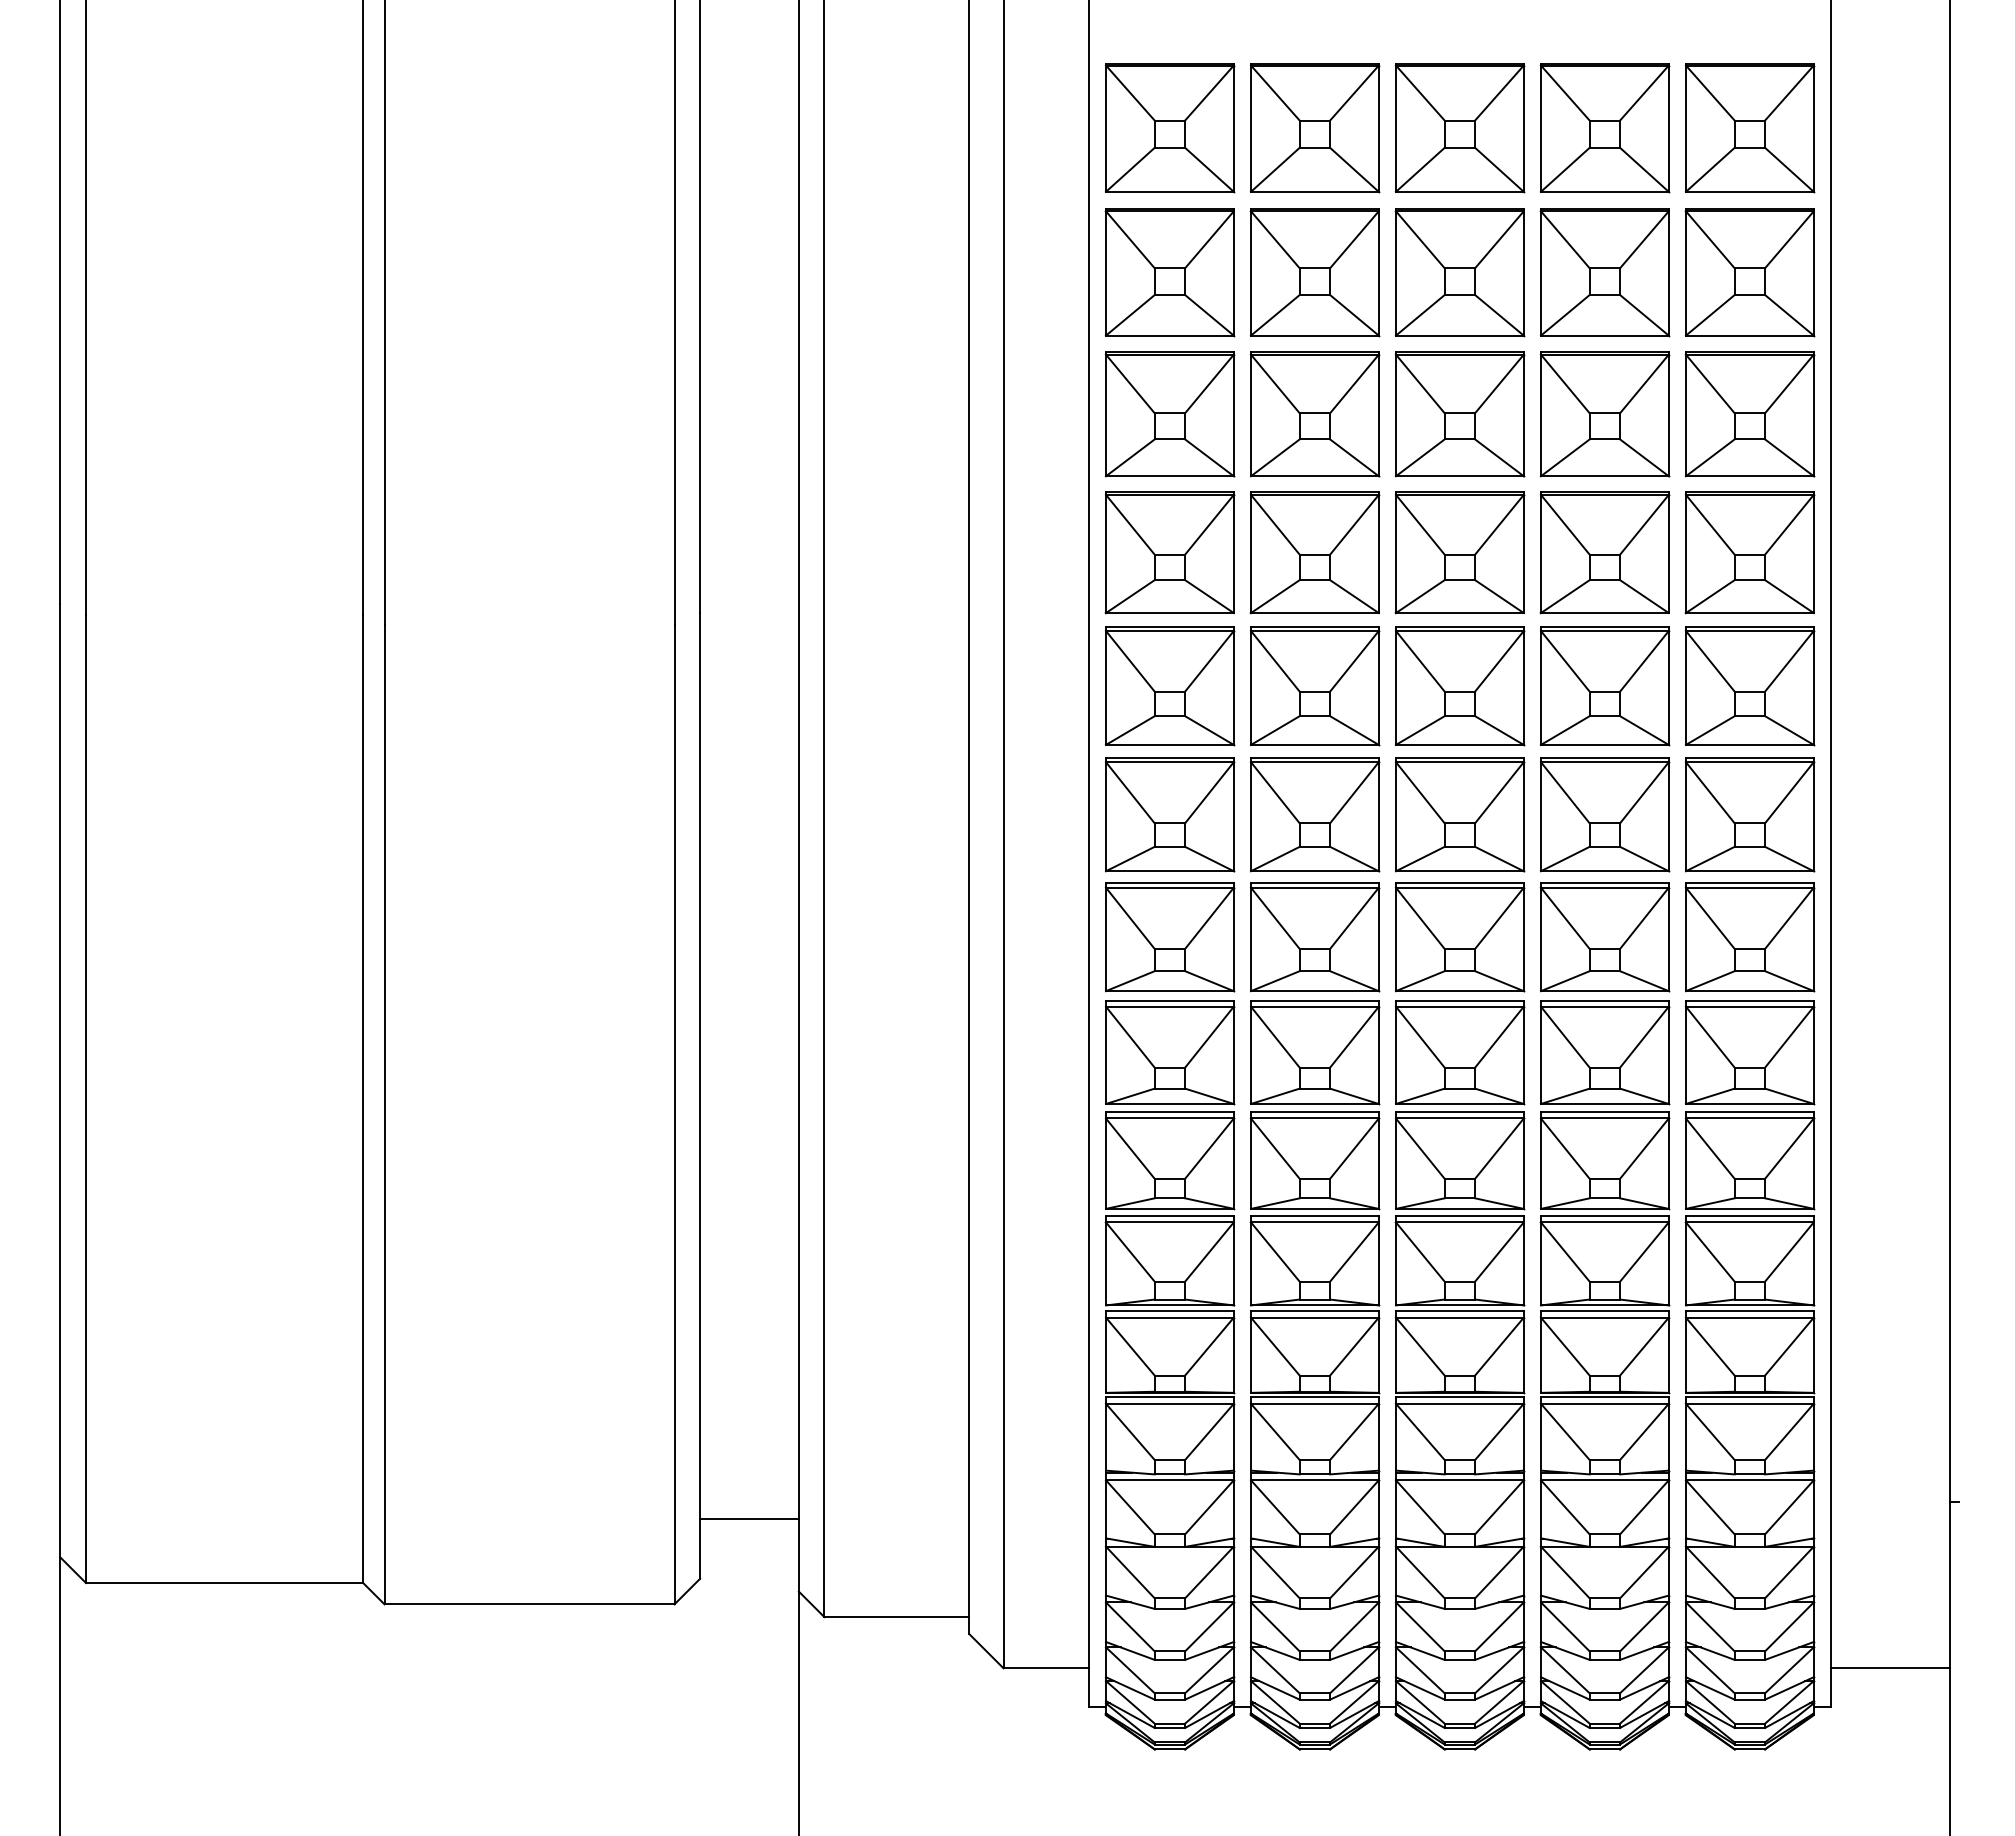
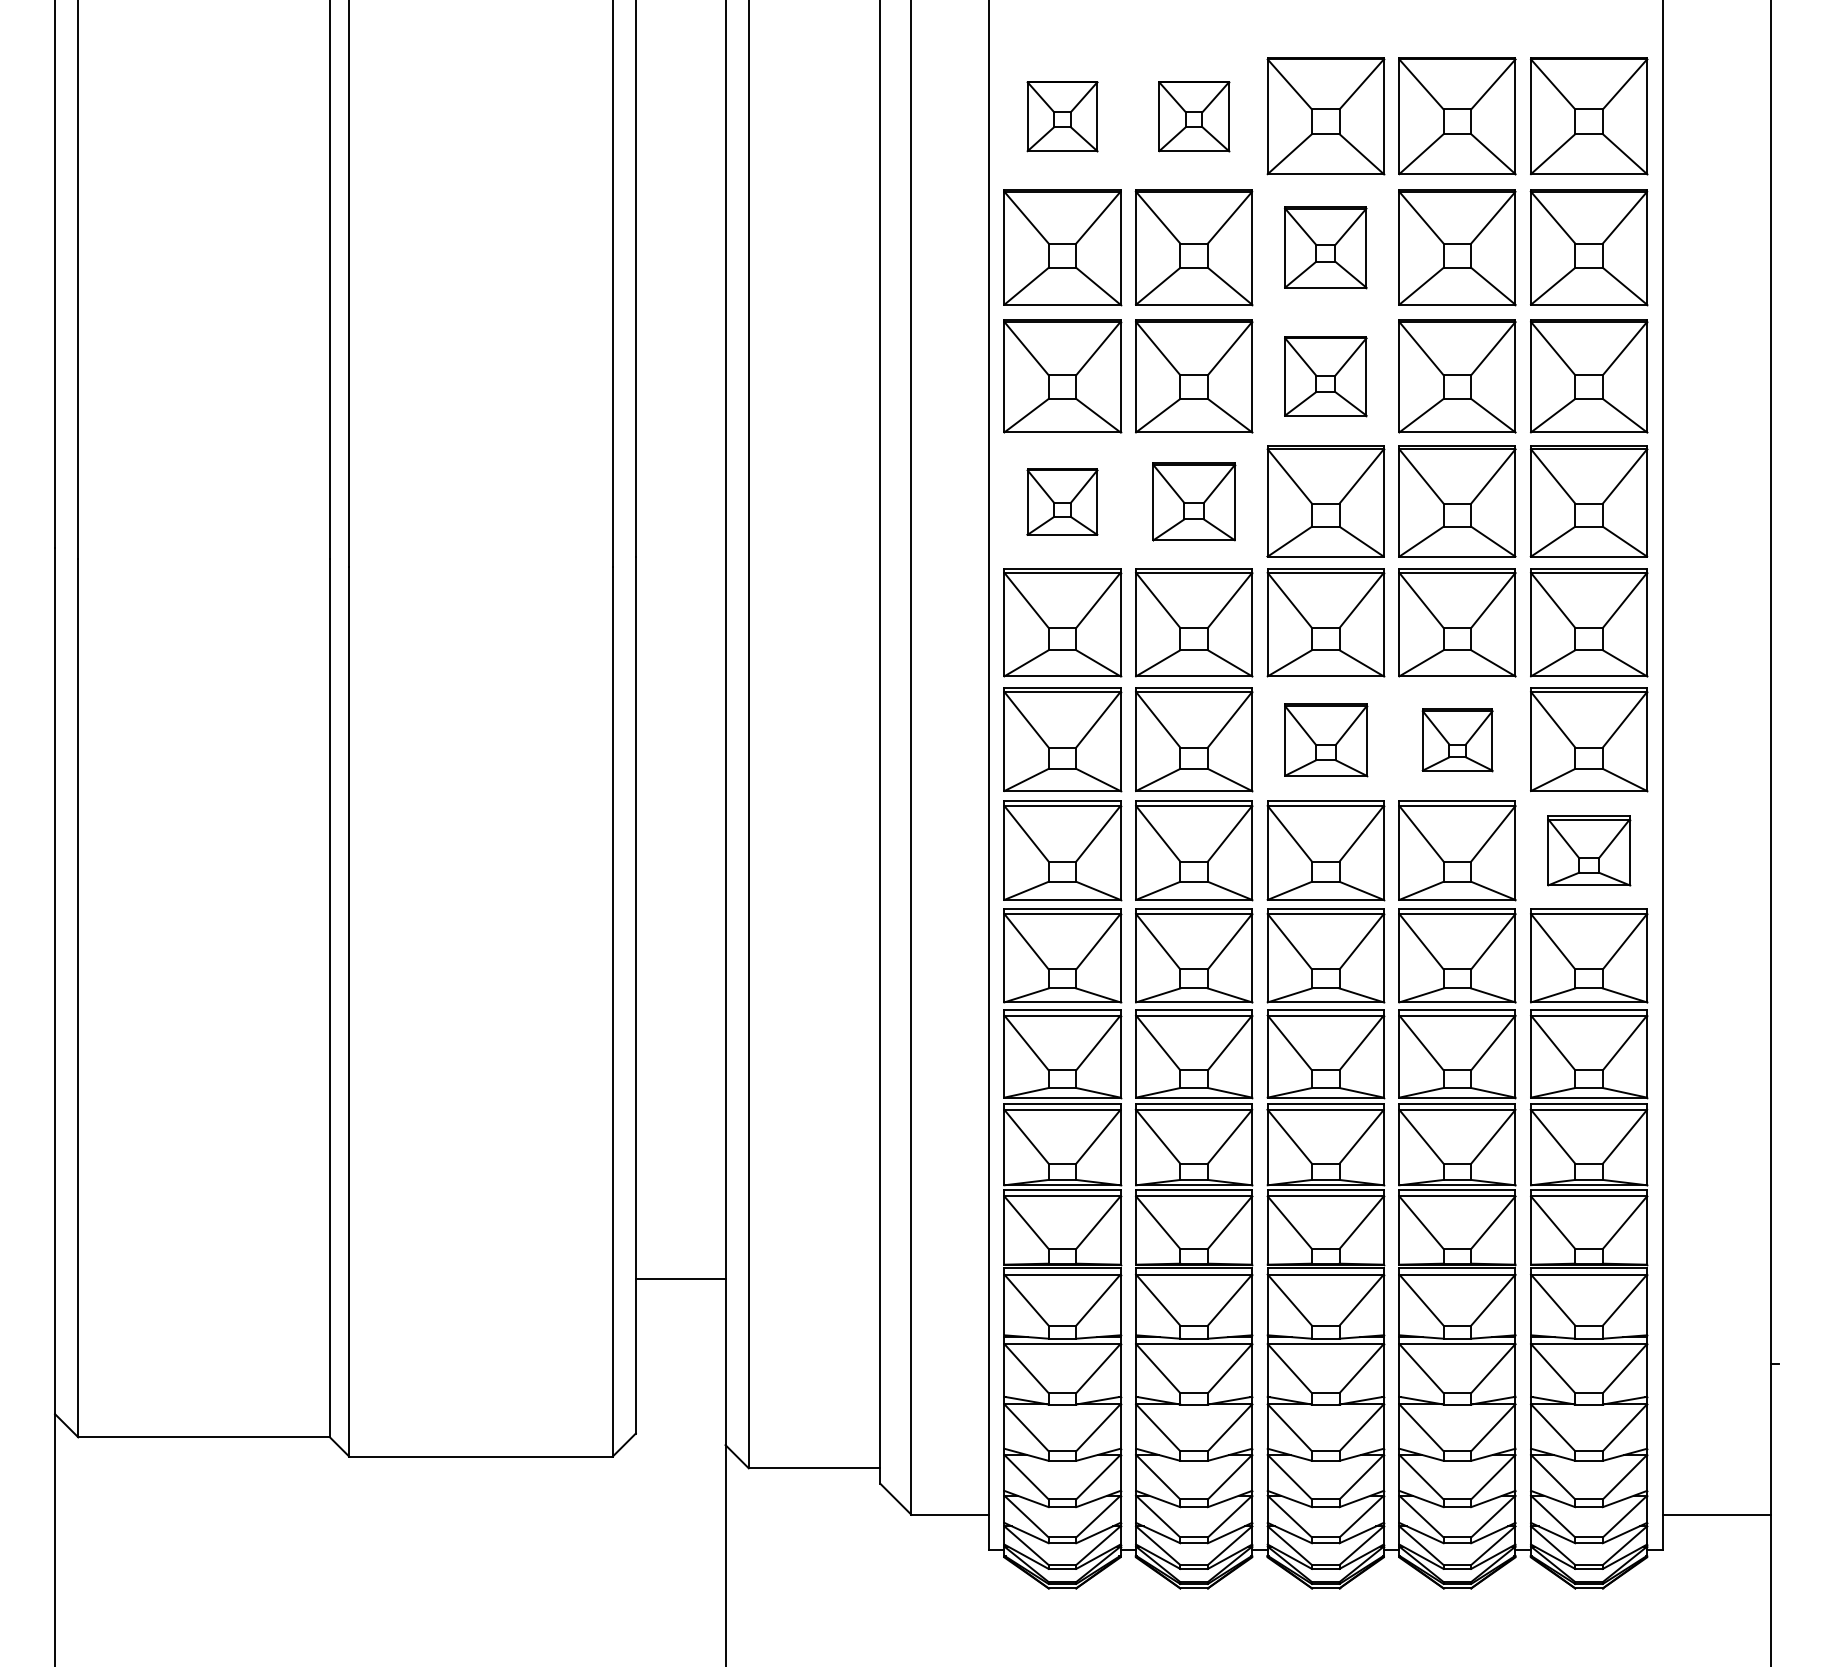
part: (1169, 128) -> (1062, 116), size x0.6
part: (1314, 128) -> (1193, 116), size x0.6
part: (1459, 272) -> (1325, 247), size x0.7
part: (1459, 414) -> (1325, 376), size x0.7
part: (1169, 552) -> (1062, 501), size x0.6
part: (1314, 552) -> (1193, 501), size x0.7
part: (1460, 814) -> (1326, 739), size x0.7
part: (1605, 814) -> (1457, 739), size x0.6
part: (1749, 937) -> (1588, 851), size x0.7
line: (749, 1519) -> (680, 1278), moved

